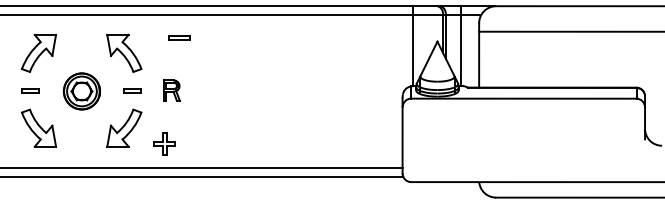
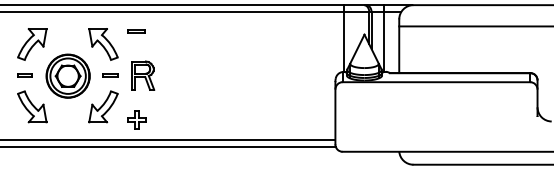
part: (179, 37) -> (136, 31), moved
part: (171, 90) -> (142, 75), size x1.67
part: (81, 91) -> (67, 76), size x1.43

